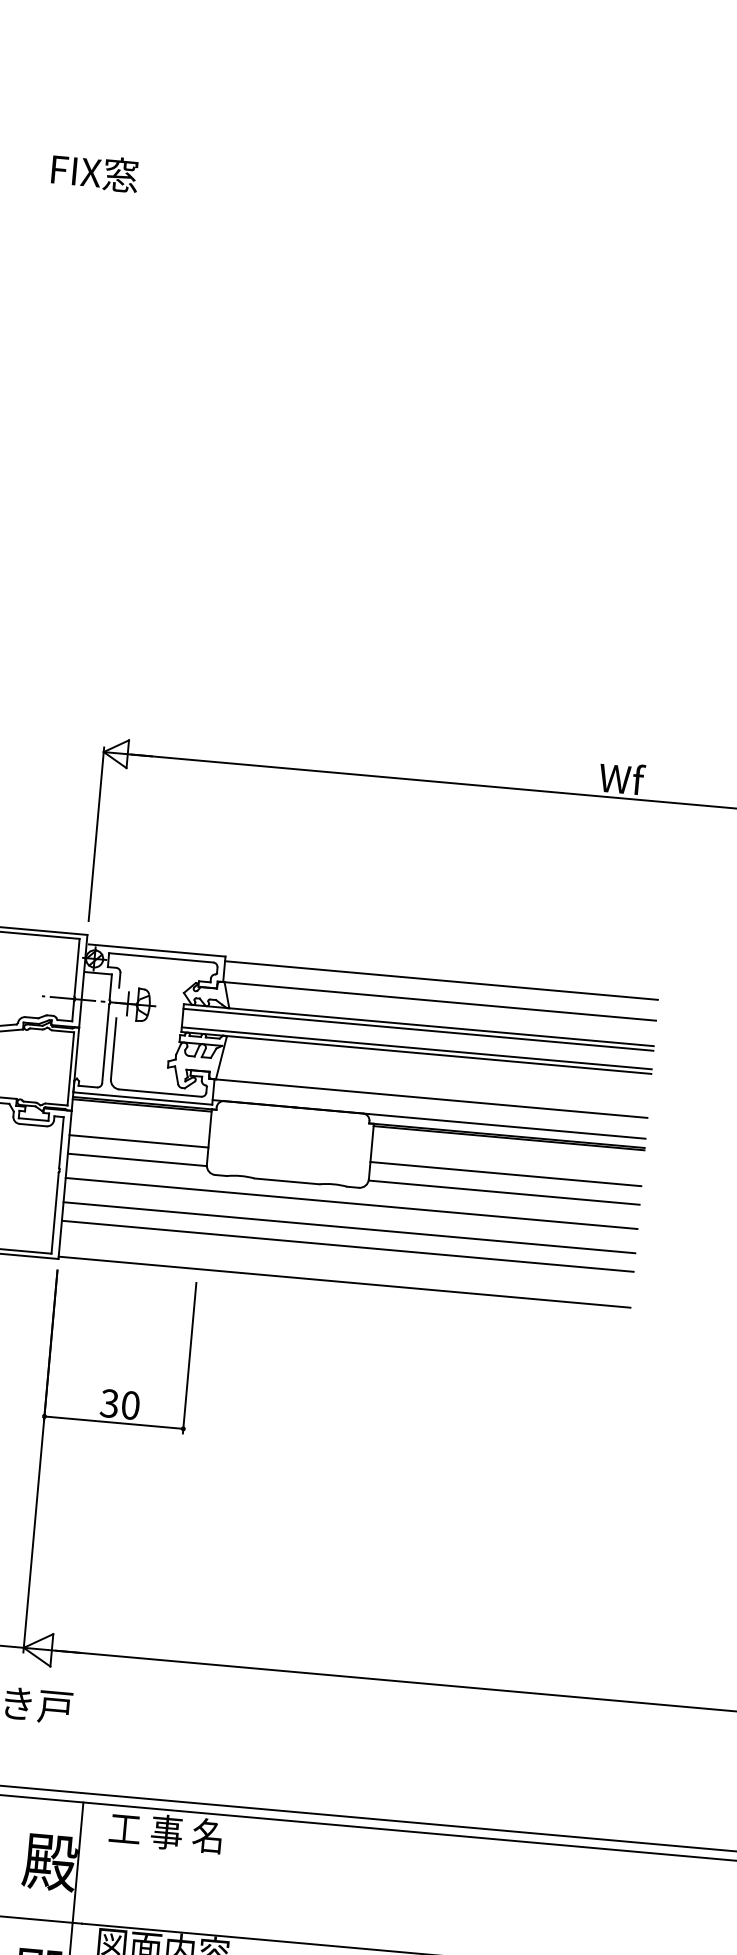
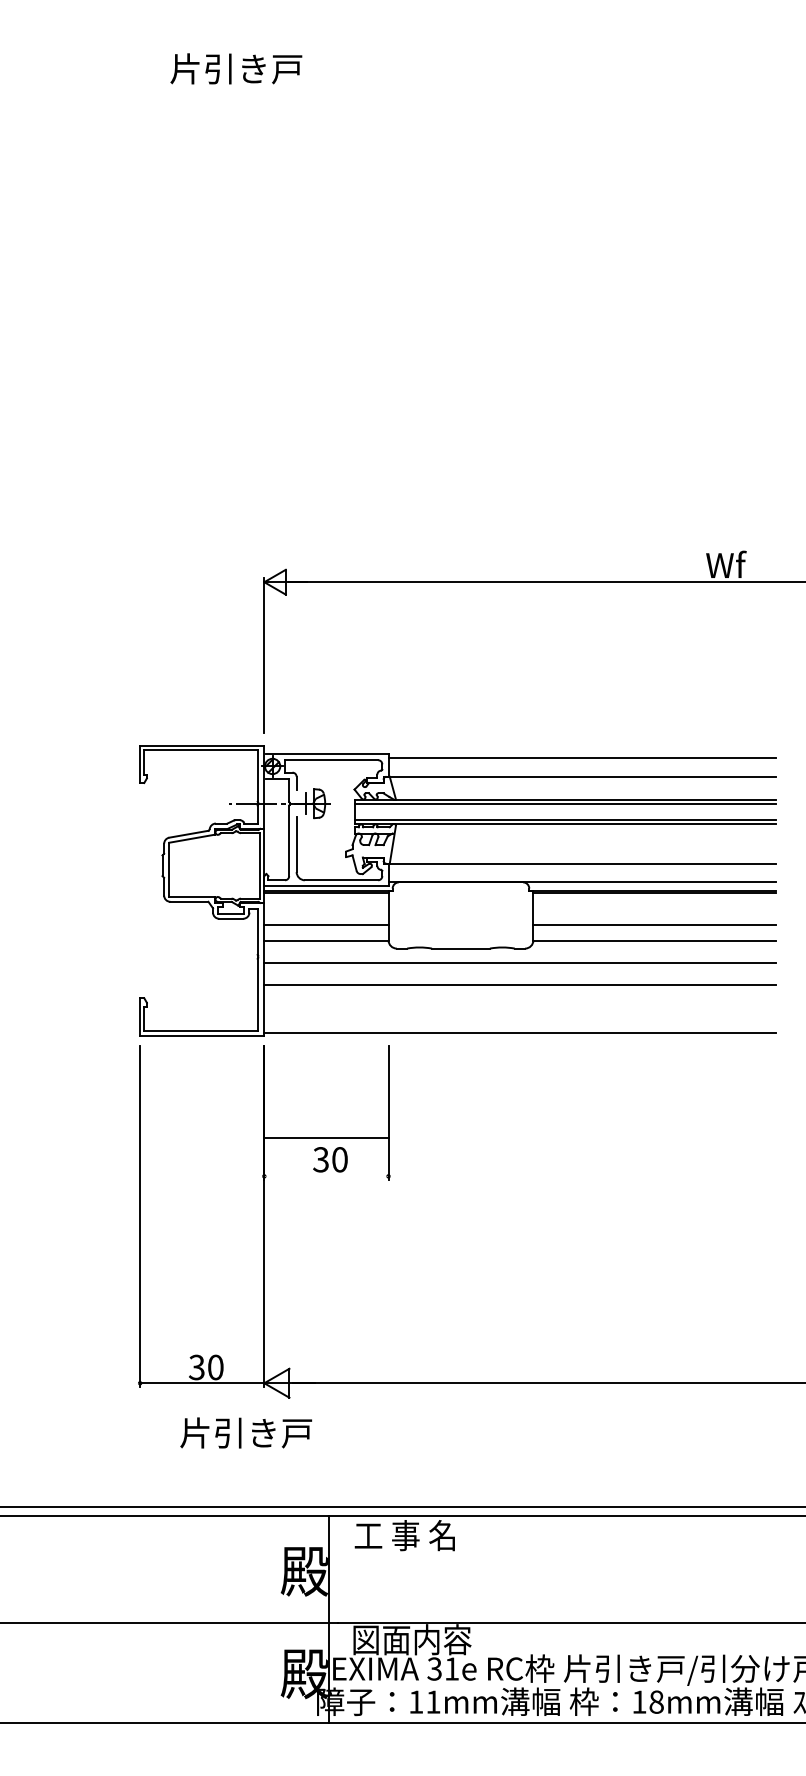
text: (123, 174) -> (236, 68), FIX窓 -> 片引き戸
line: (347, 1246) -> (519, 1001), removed
line: (113, 1422) -> (326, 1138), moved

